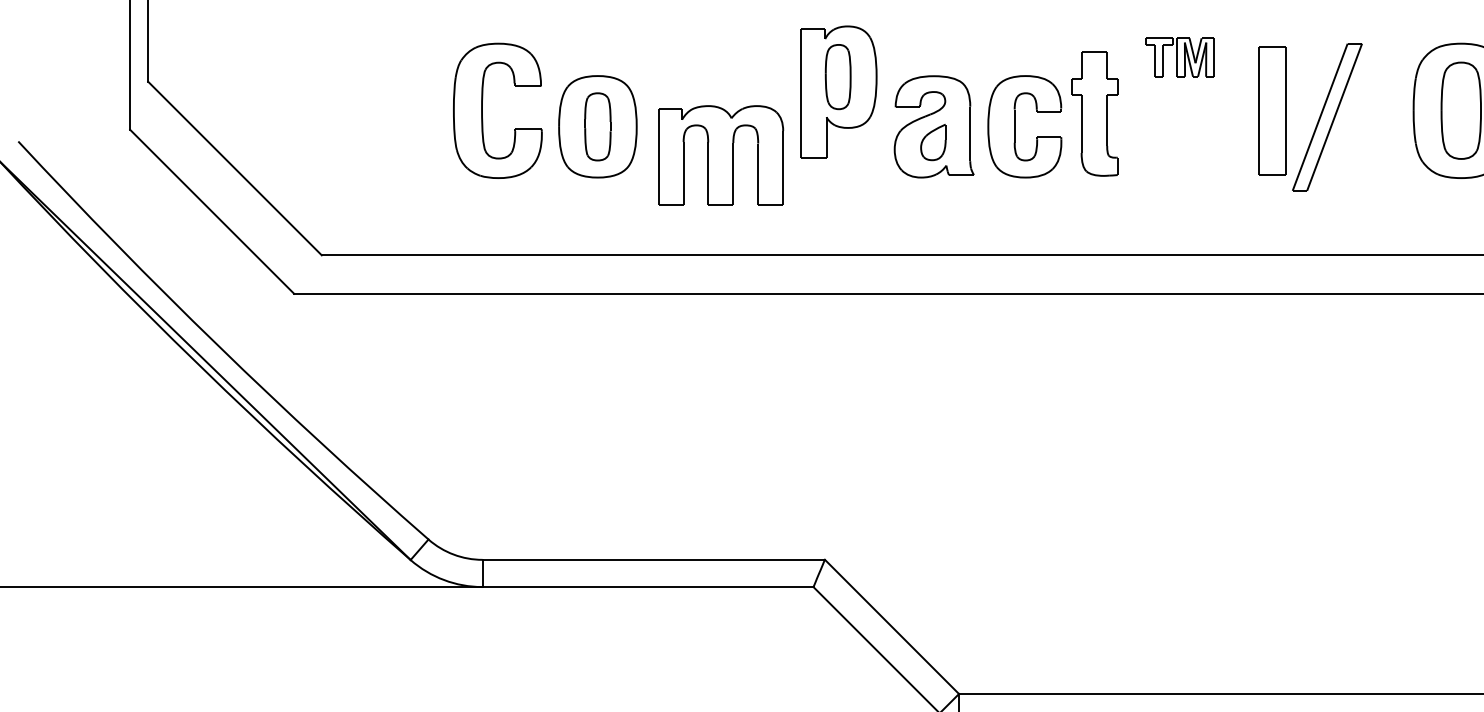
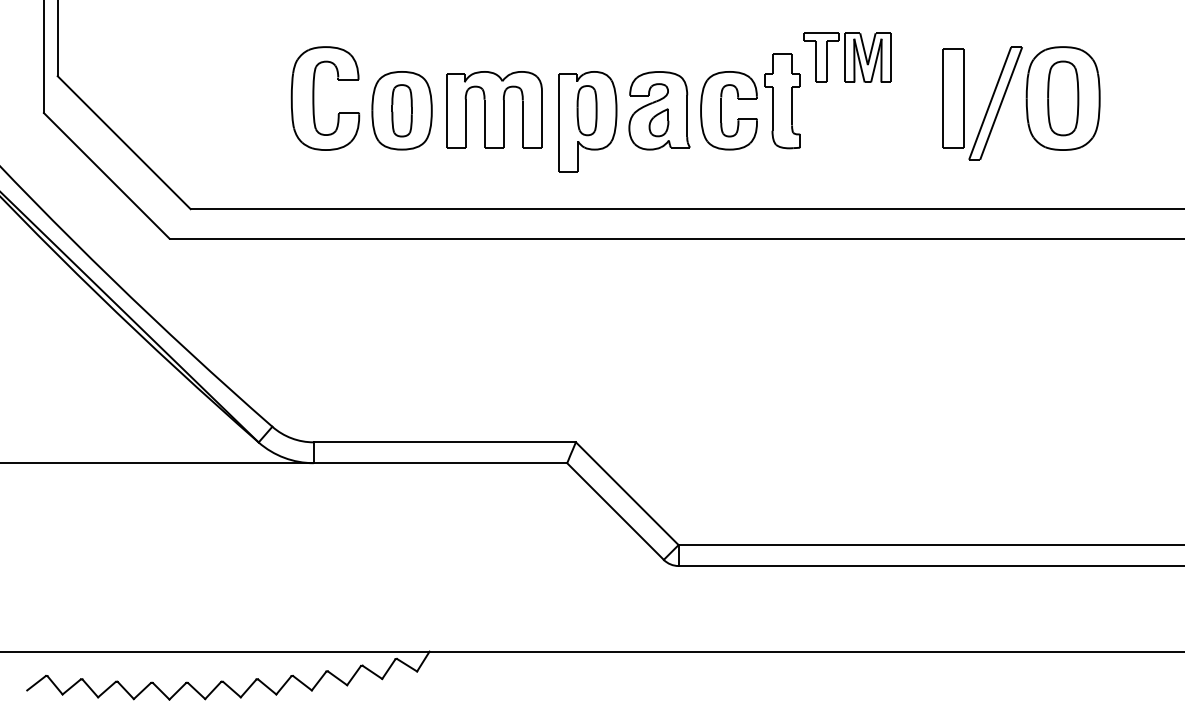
part: (1179, 57) -> (847, 57), size x1.67
part: (838, 91) -> (587, 121), moved
part: (1317, 118) -> (988, 104), moved
part: (721, 155) -> (494, 109), moved

